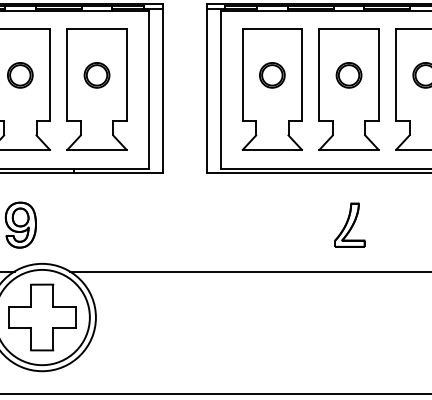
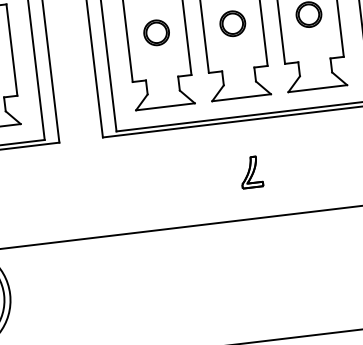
part: (349, 224) -> (250, 171), size x0.7

